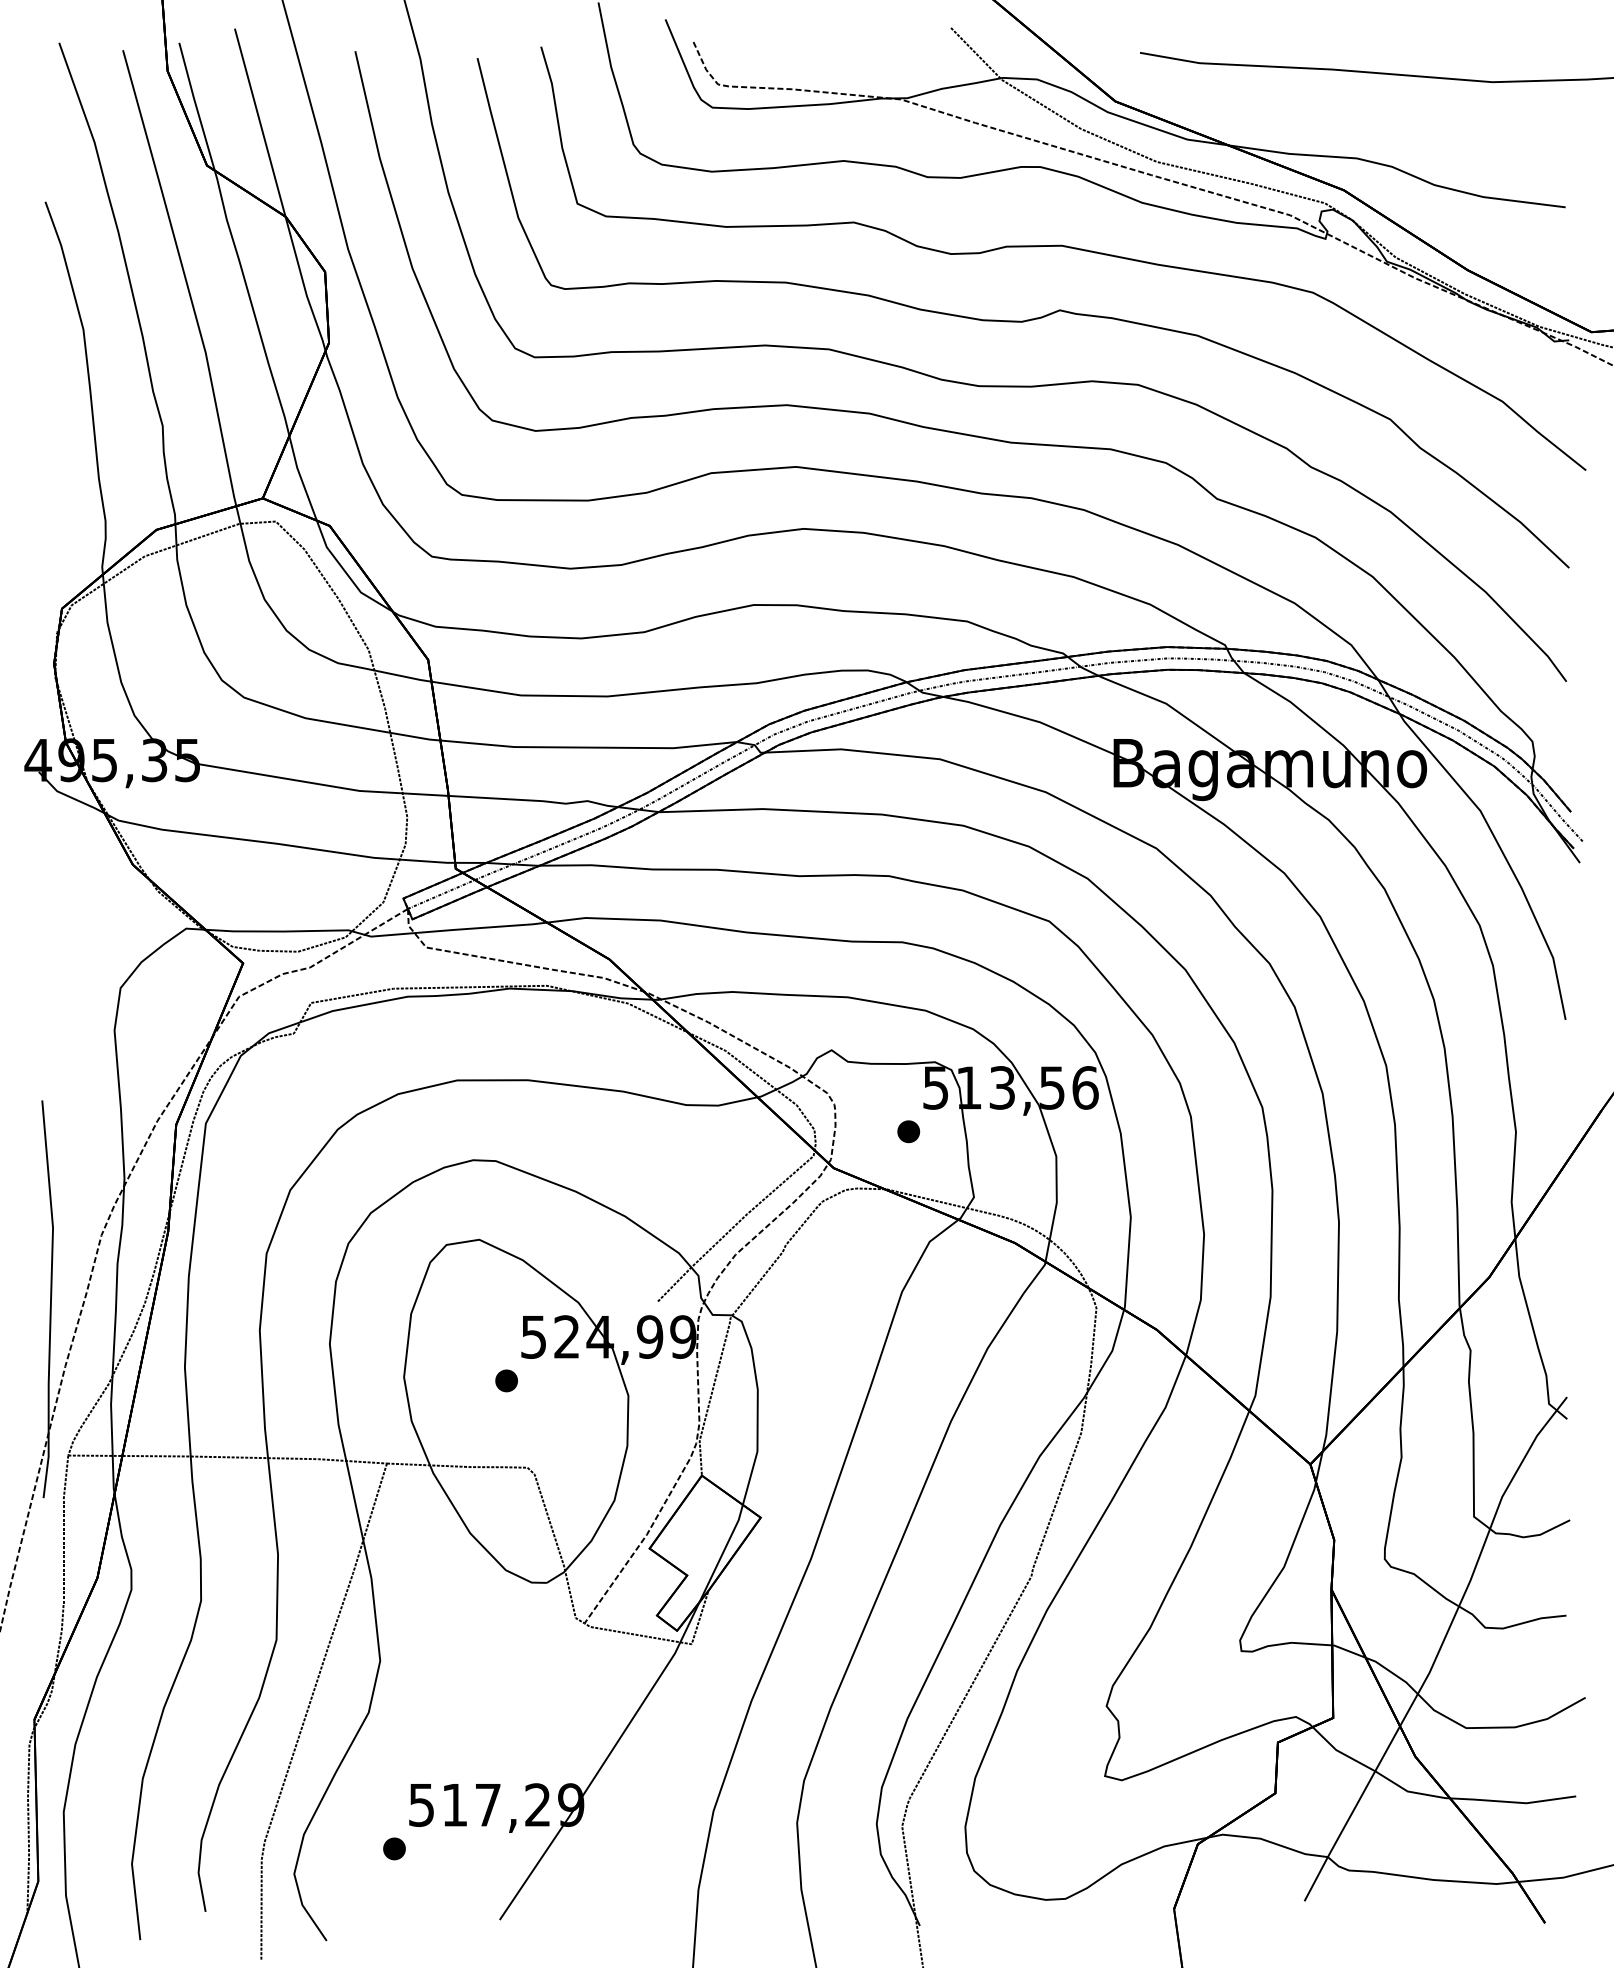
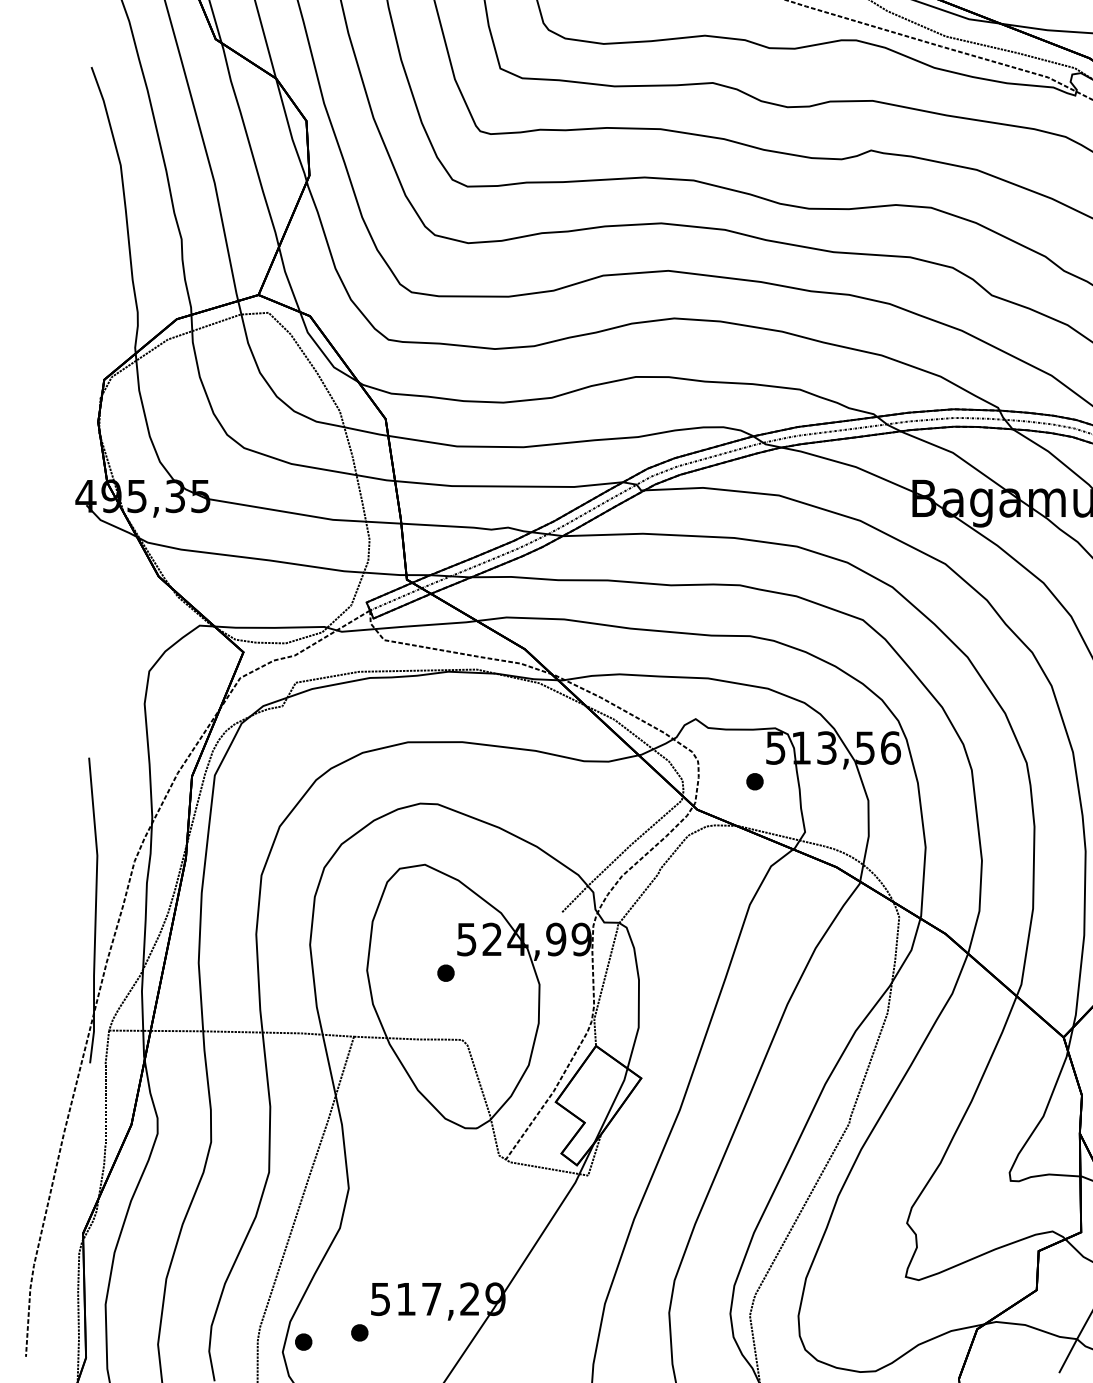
part: (321, 1860) -> (303, 1341), added

